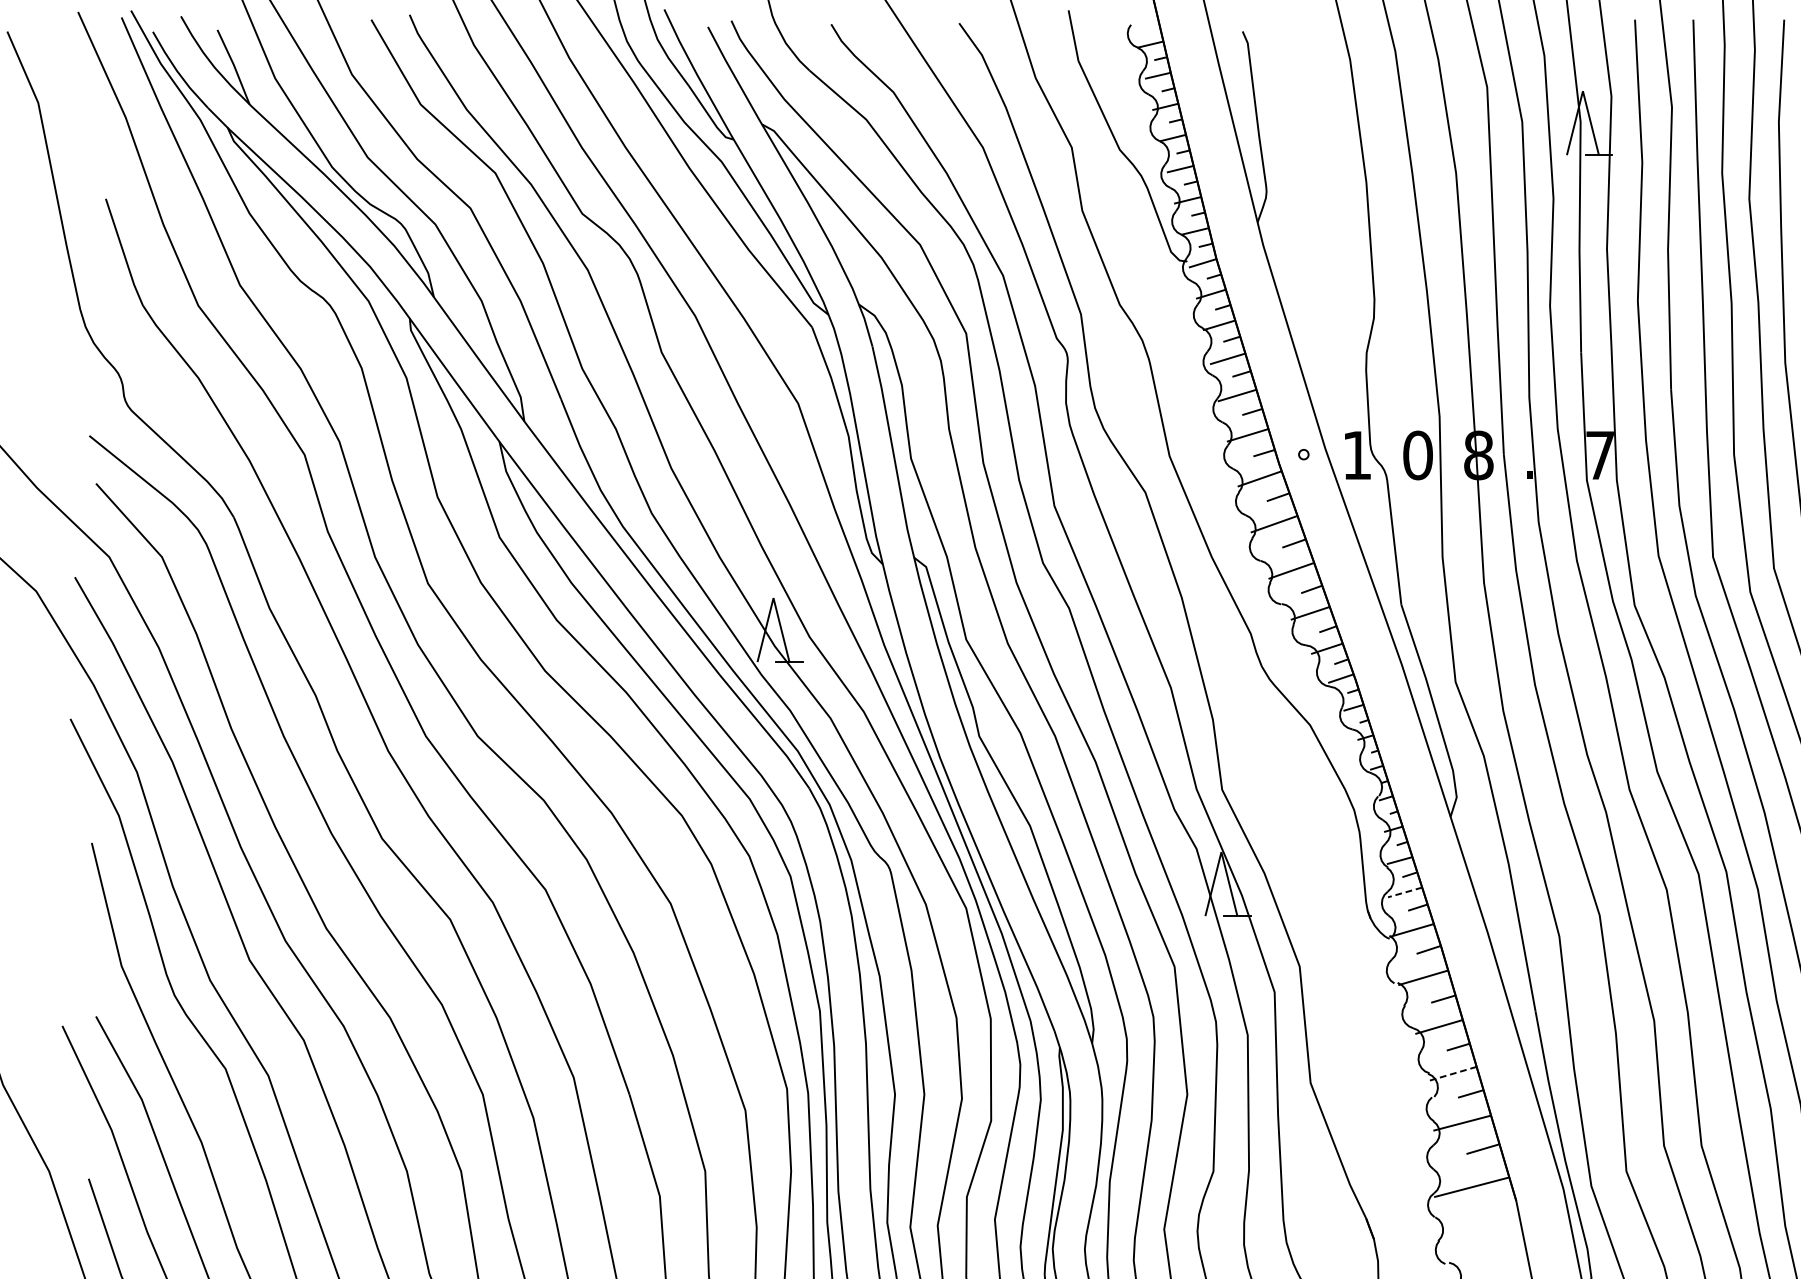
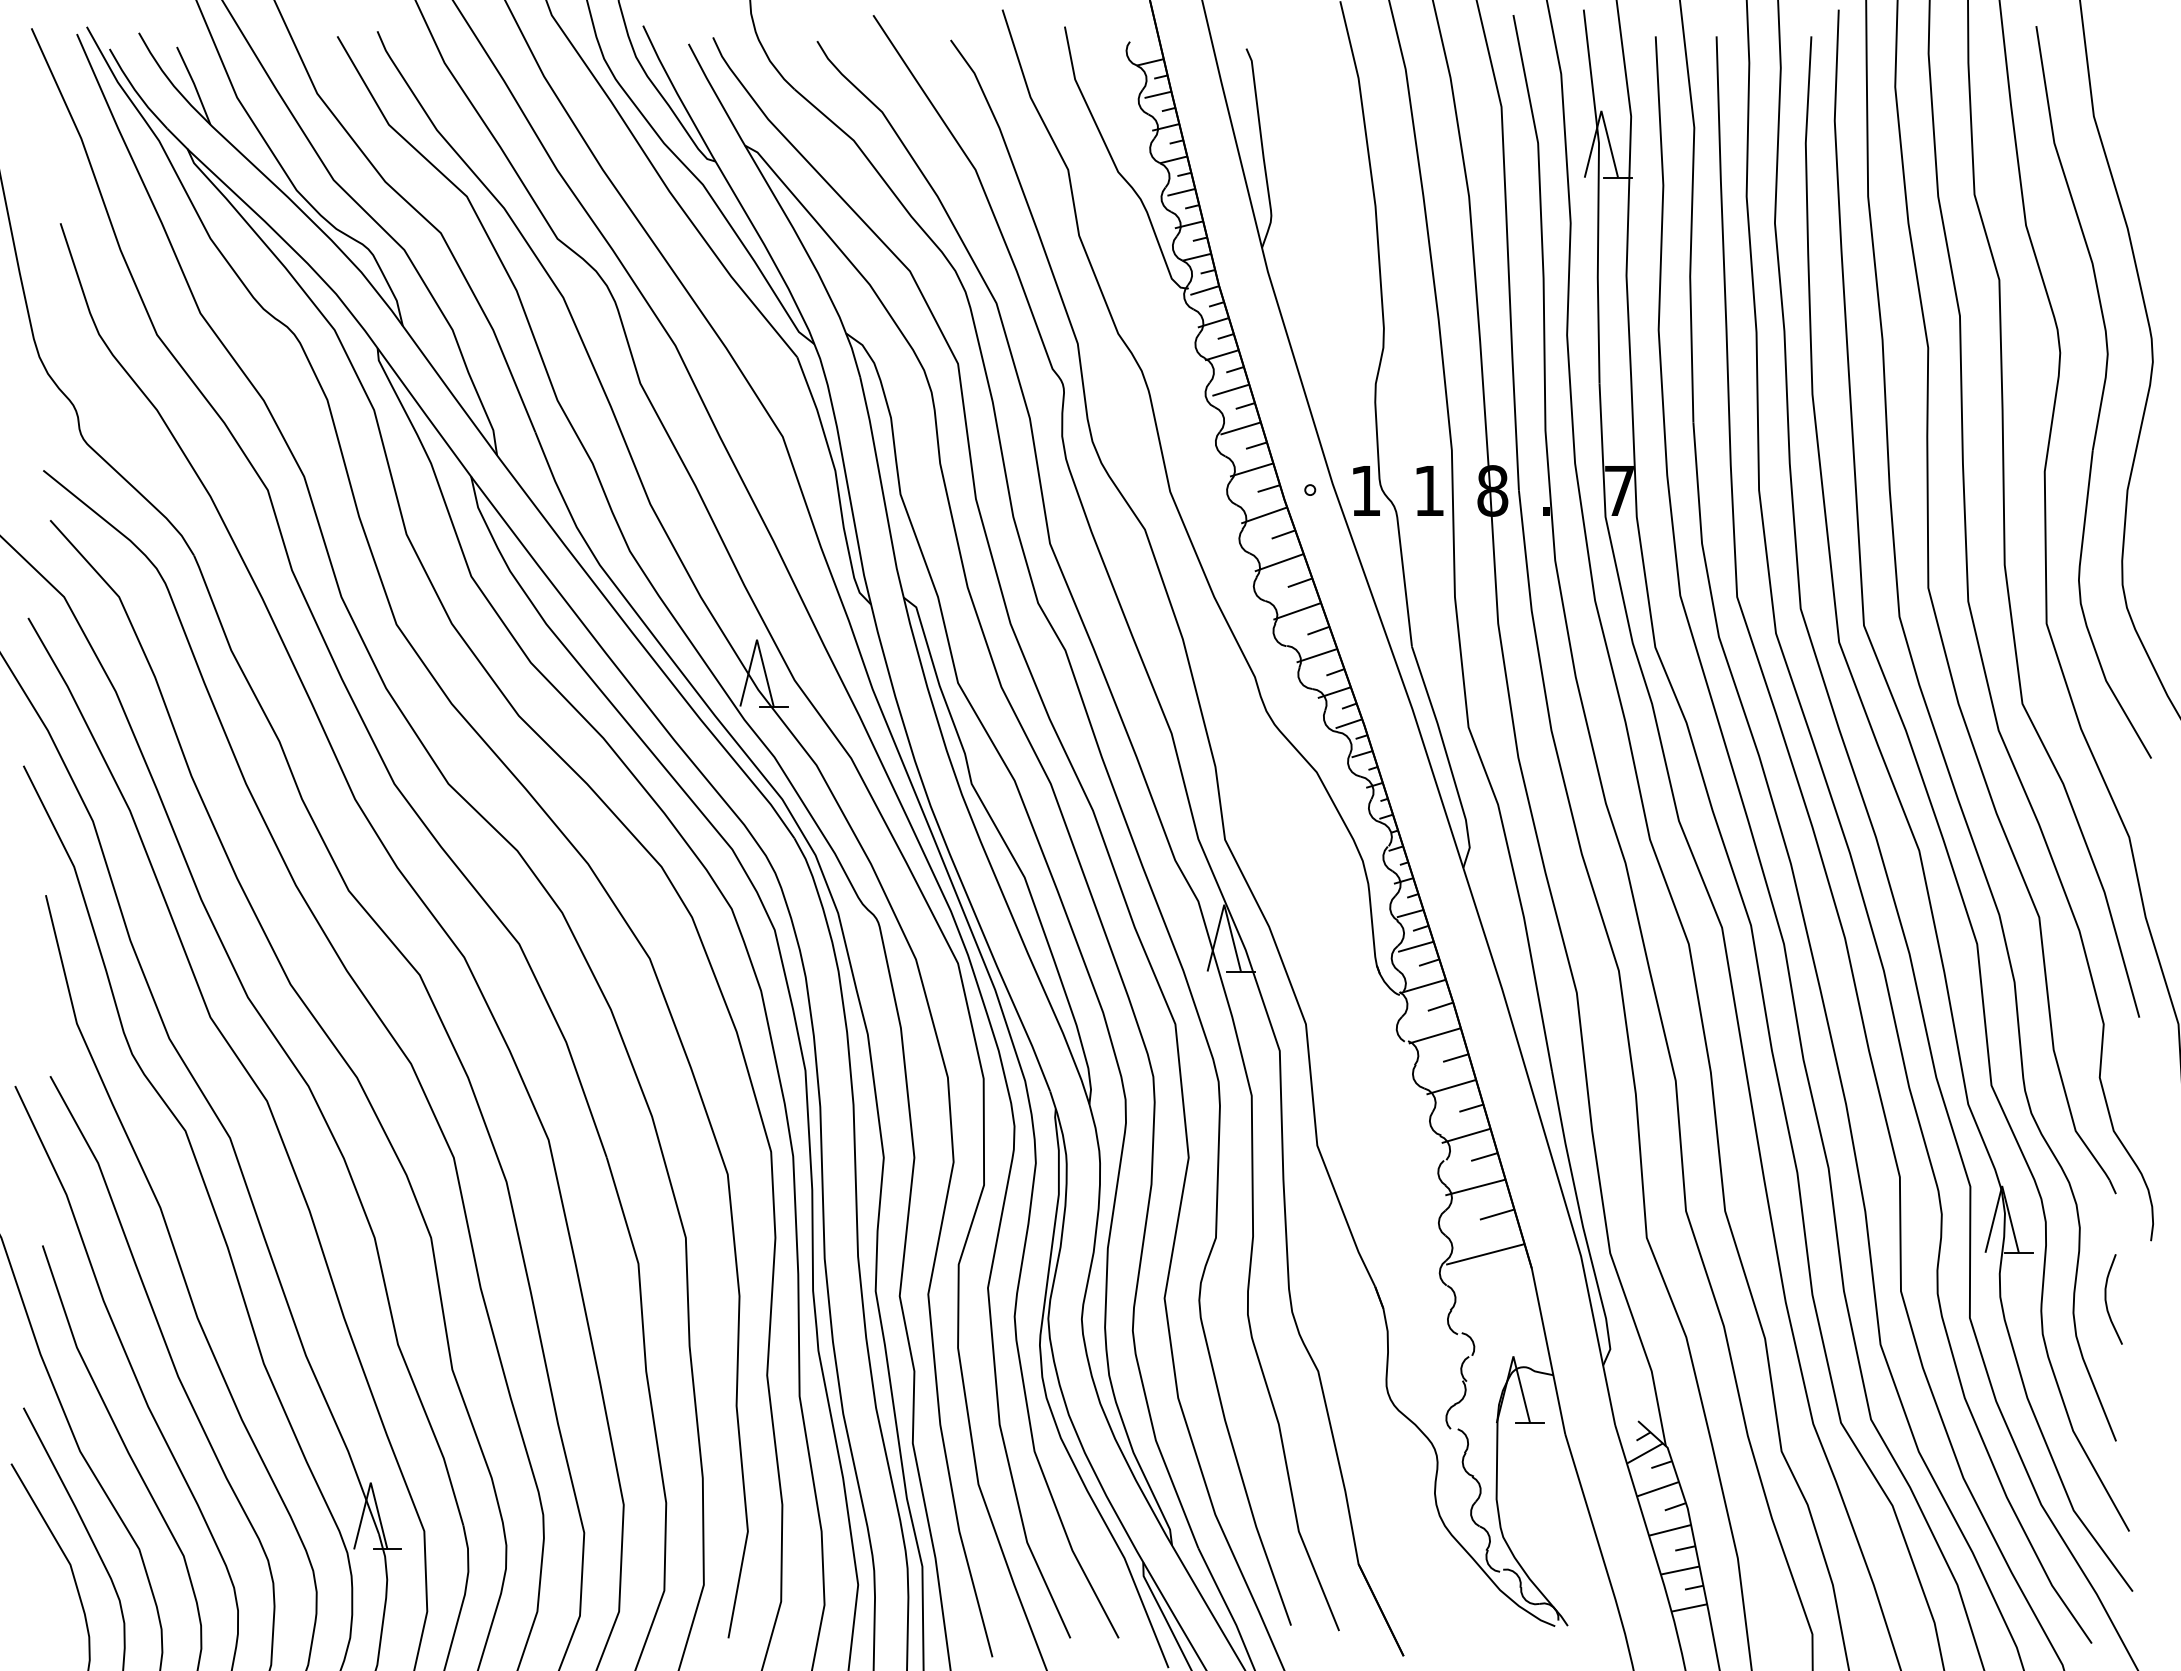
text: (1418, 455) -> (1429, 490), 0 -> 1
line: (1404, 892) -> (1415, 946), dashed -> solid
line: (1452, 1074) -> (1465, 1136), dashed -> solid

